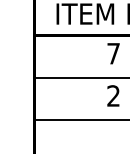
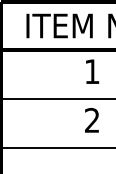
text: (113, 53) -> (92, 71), 7 -> 1

